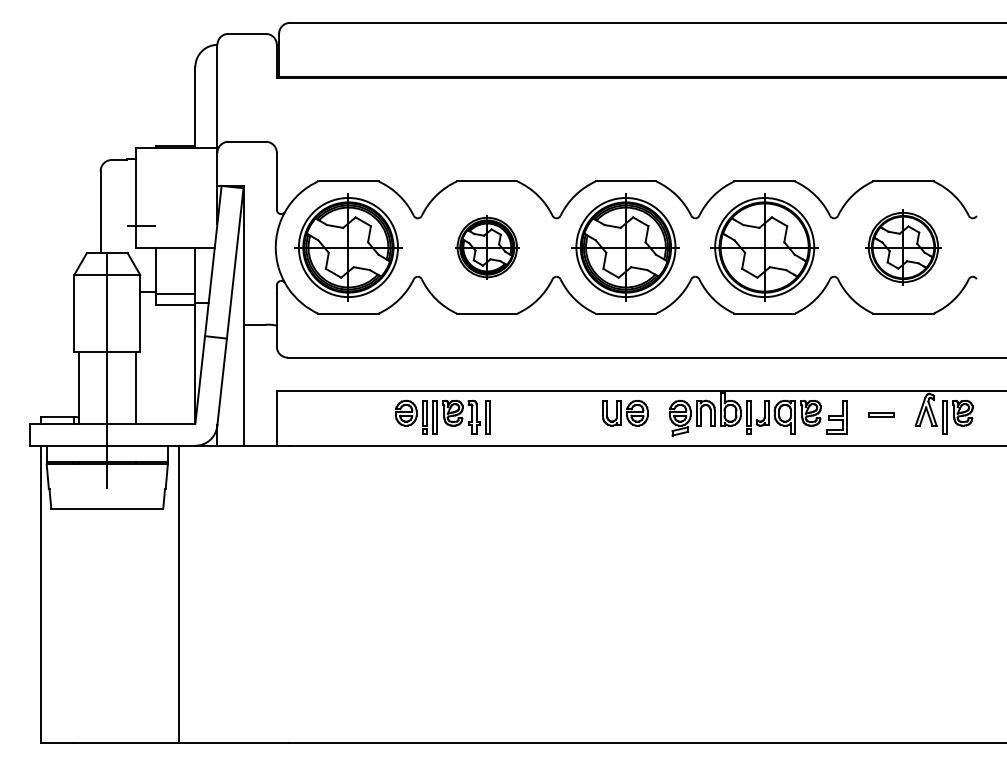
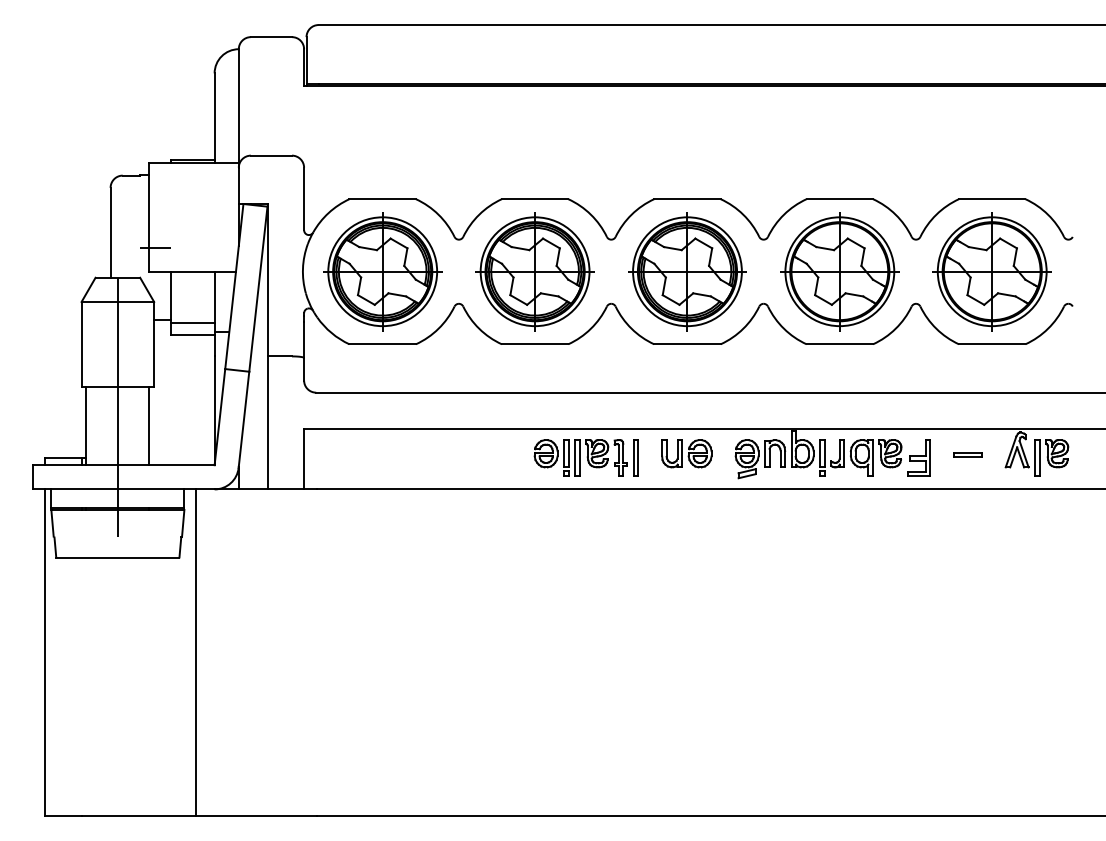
part: (487, 247) -> (535, 271), size x1.67
part: (903, 247) -> (992, 271), size x1.43
part: (442, 416) -> (585, 457), moved

